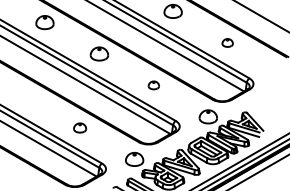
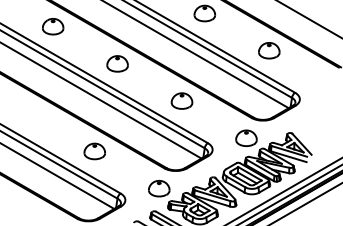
part: (227, 42) -> (269, 50), size x1.67
part: (153, 84) -> (181, 100), size x1.67
part: (79, 128) -> (94, 151), size x1.43

